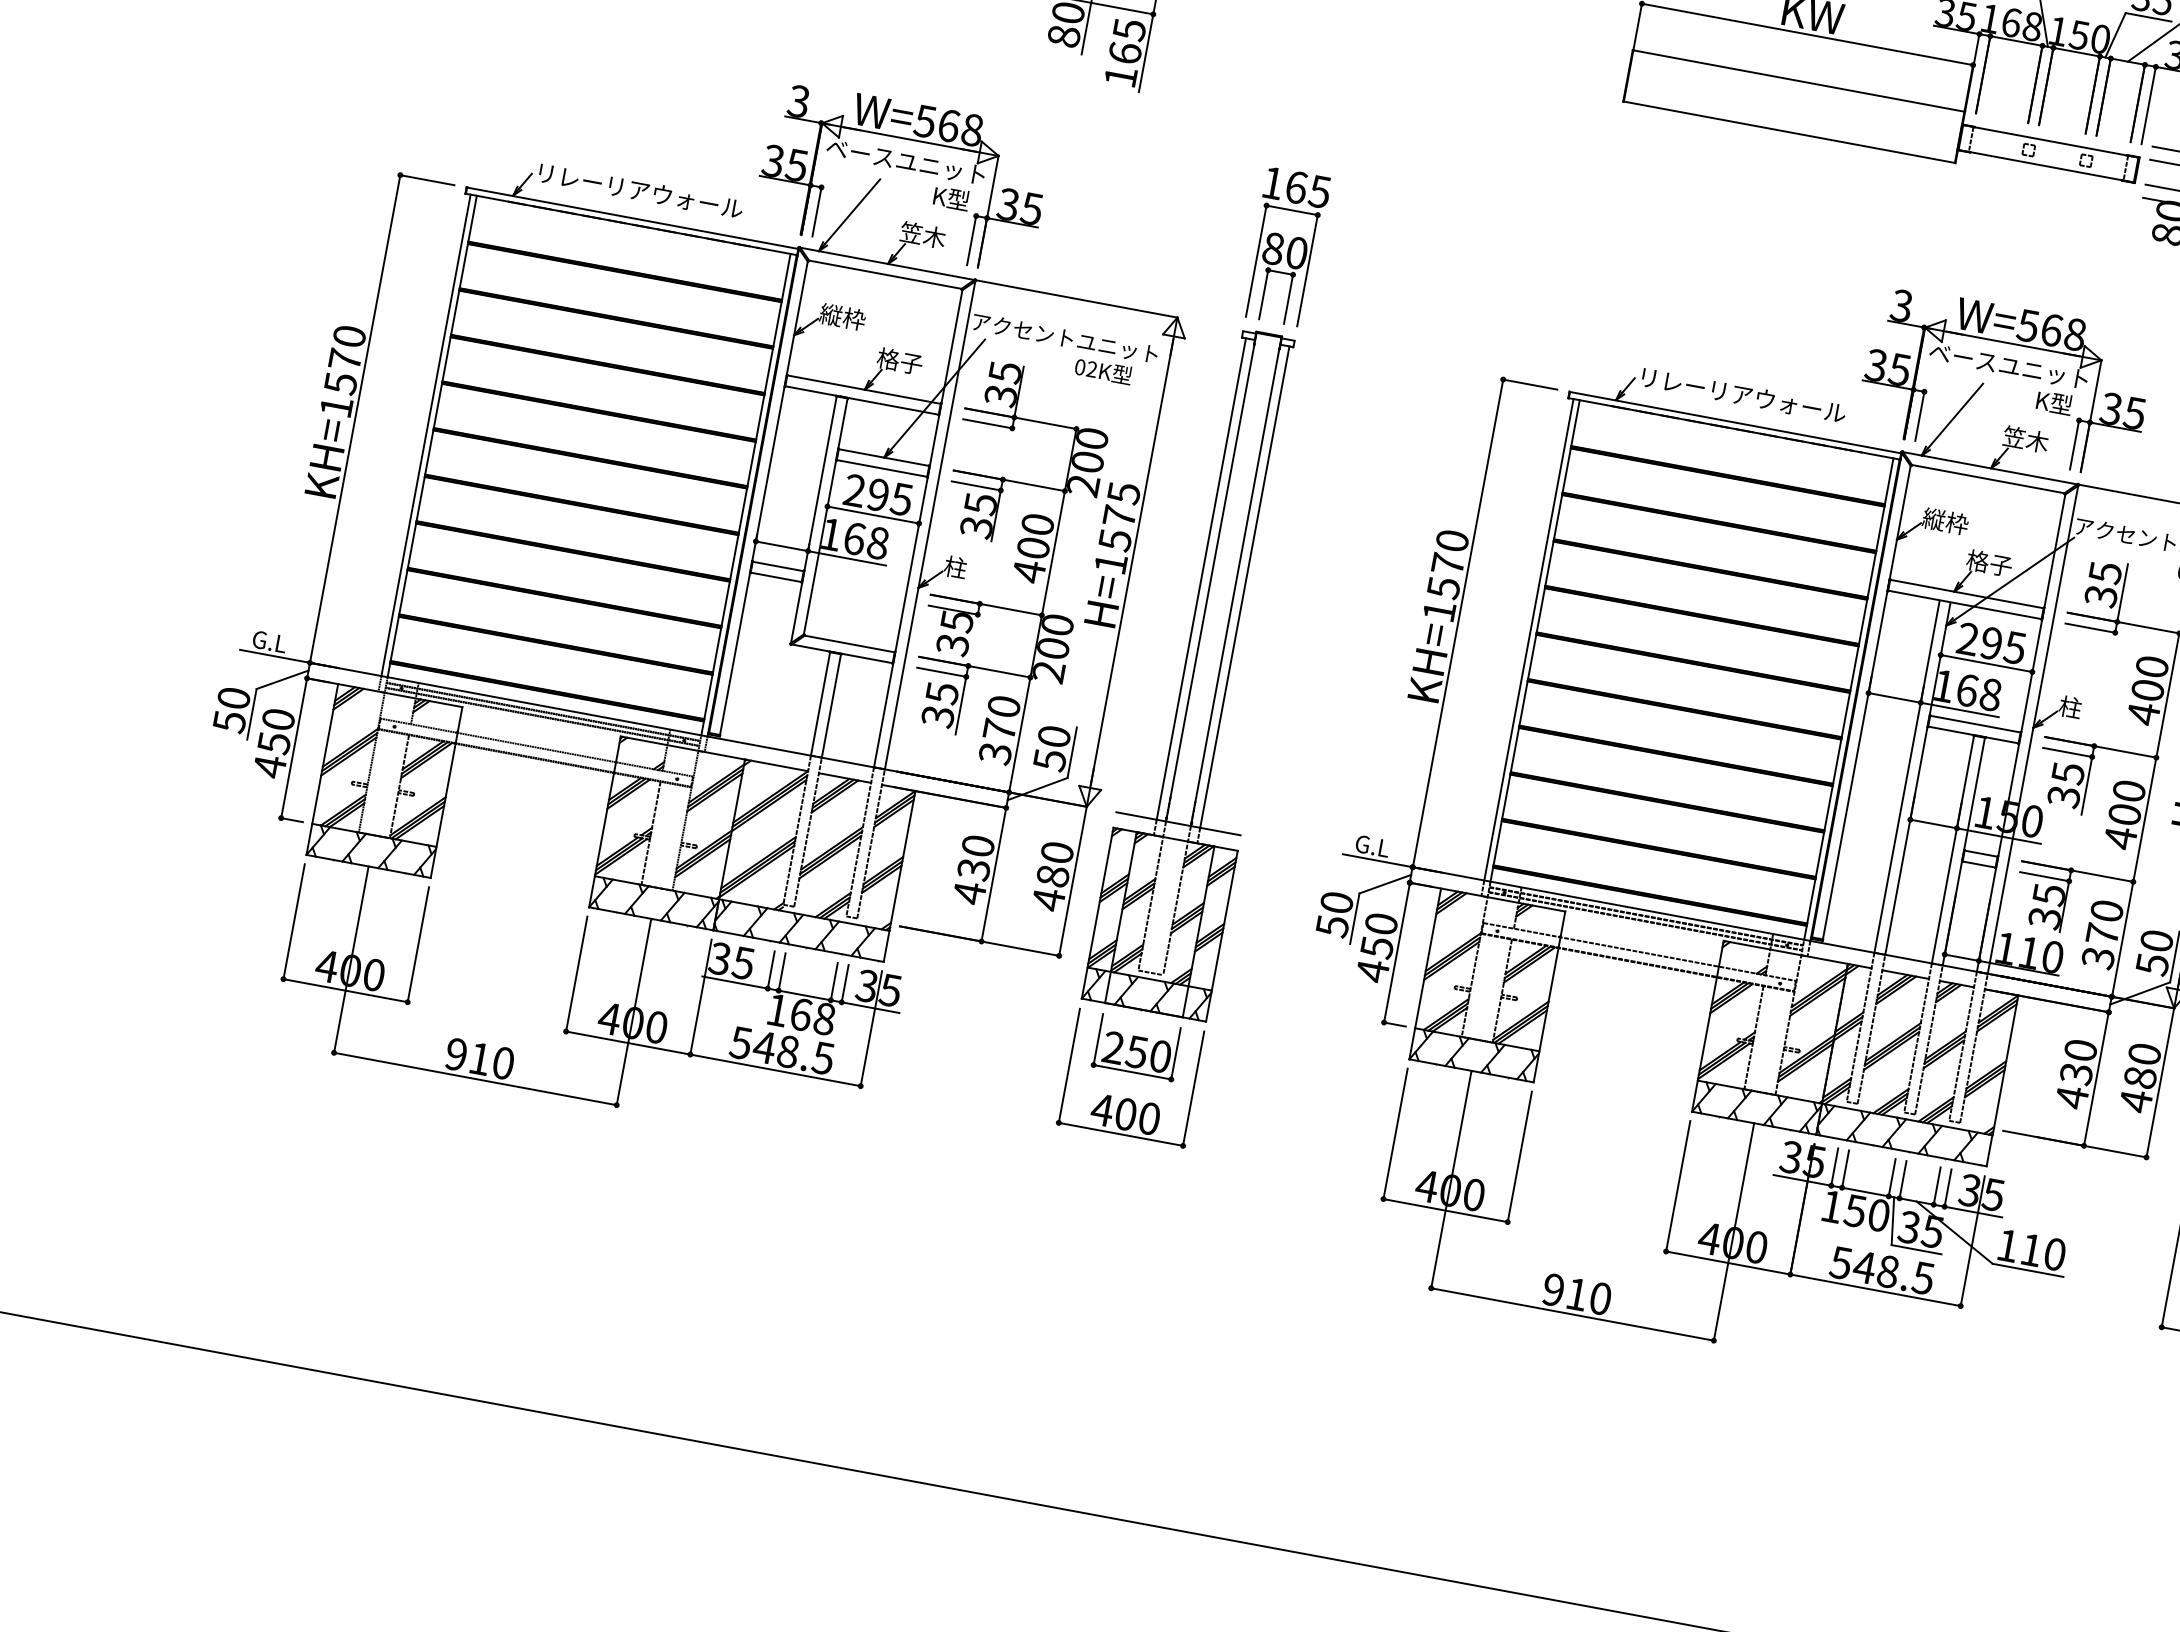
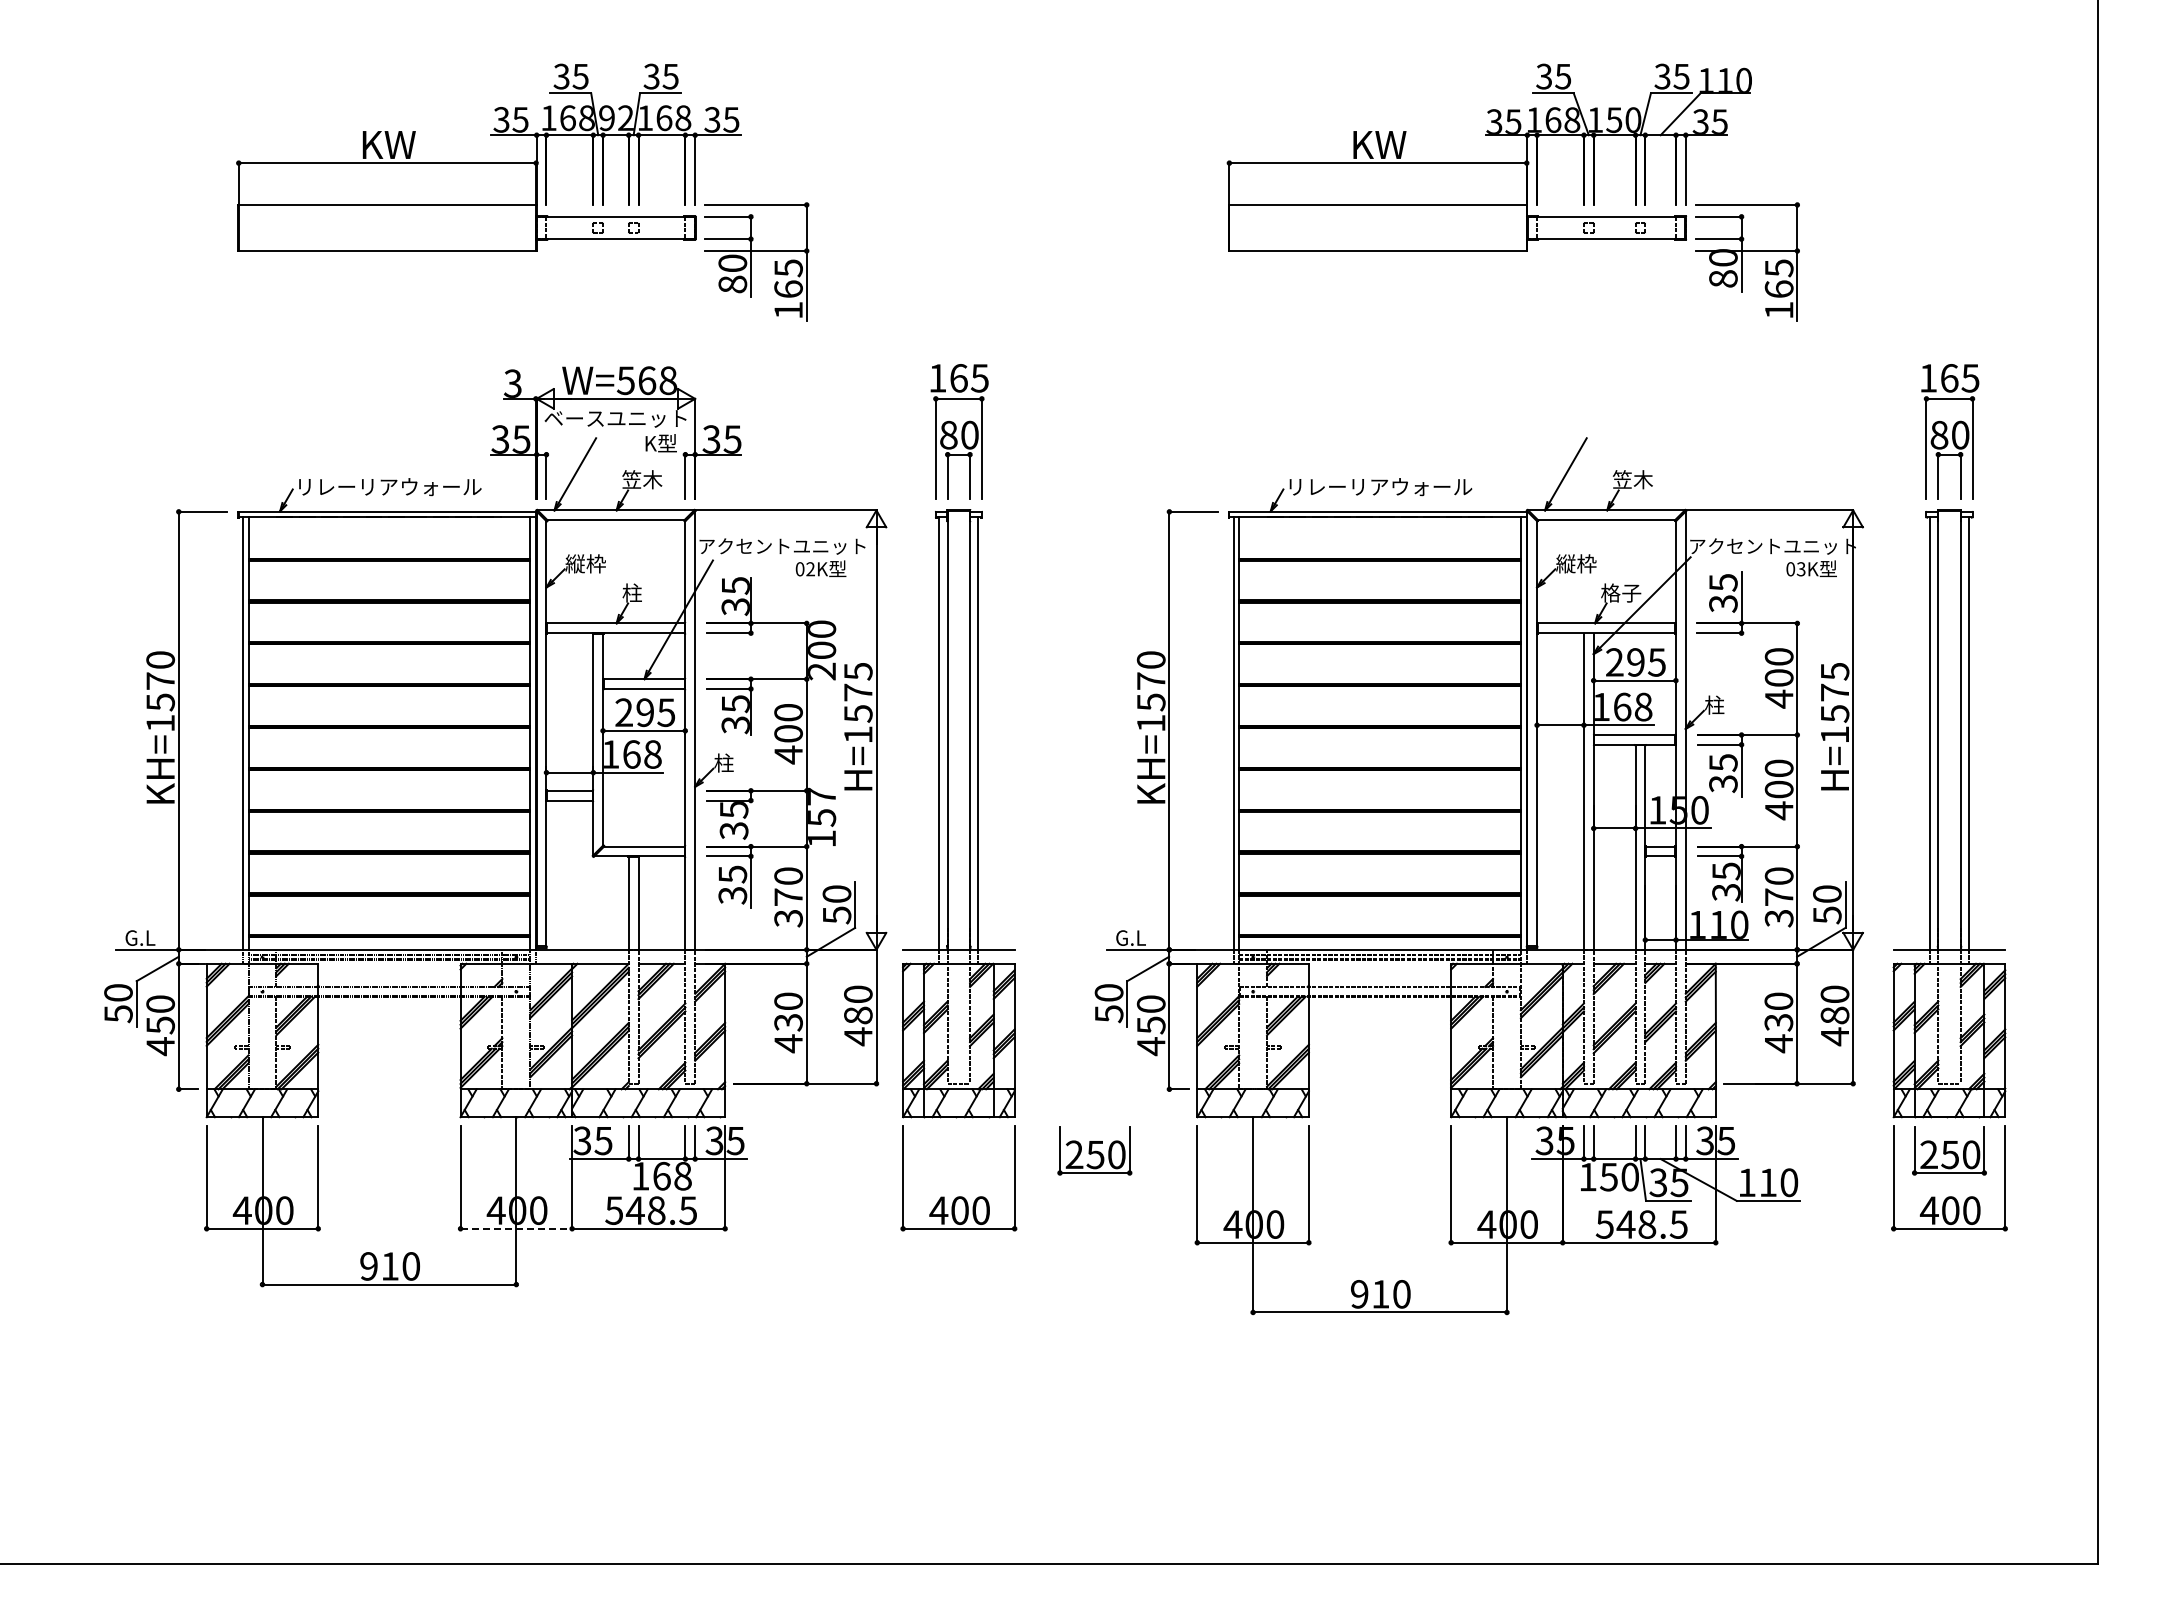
text: (901, 360) -> (643, 592), 格子 -> 柱
part: (2007, 372) -> (1606, 424), removed
text: (1053, 648) -> (822, 817), 200 -> 157
line: (628, 1042) -> (516, 1228), solid -> dashed
part: (1136, 1047) -> (1094, 1150), moved

